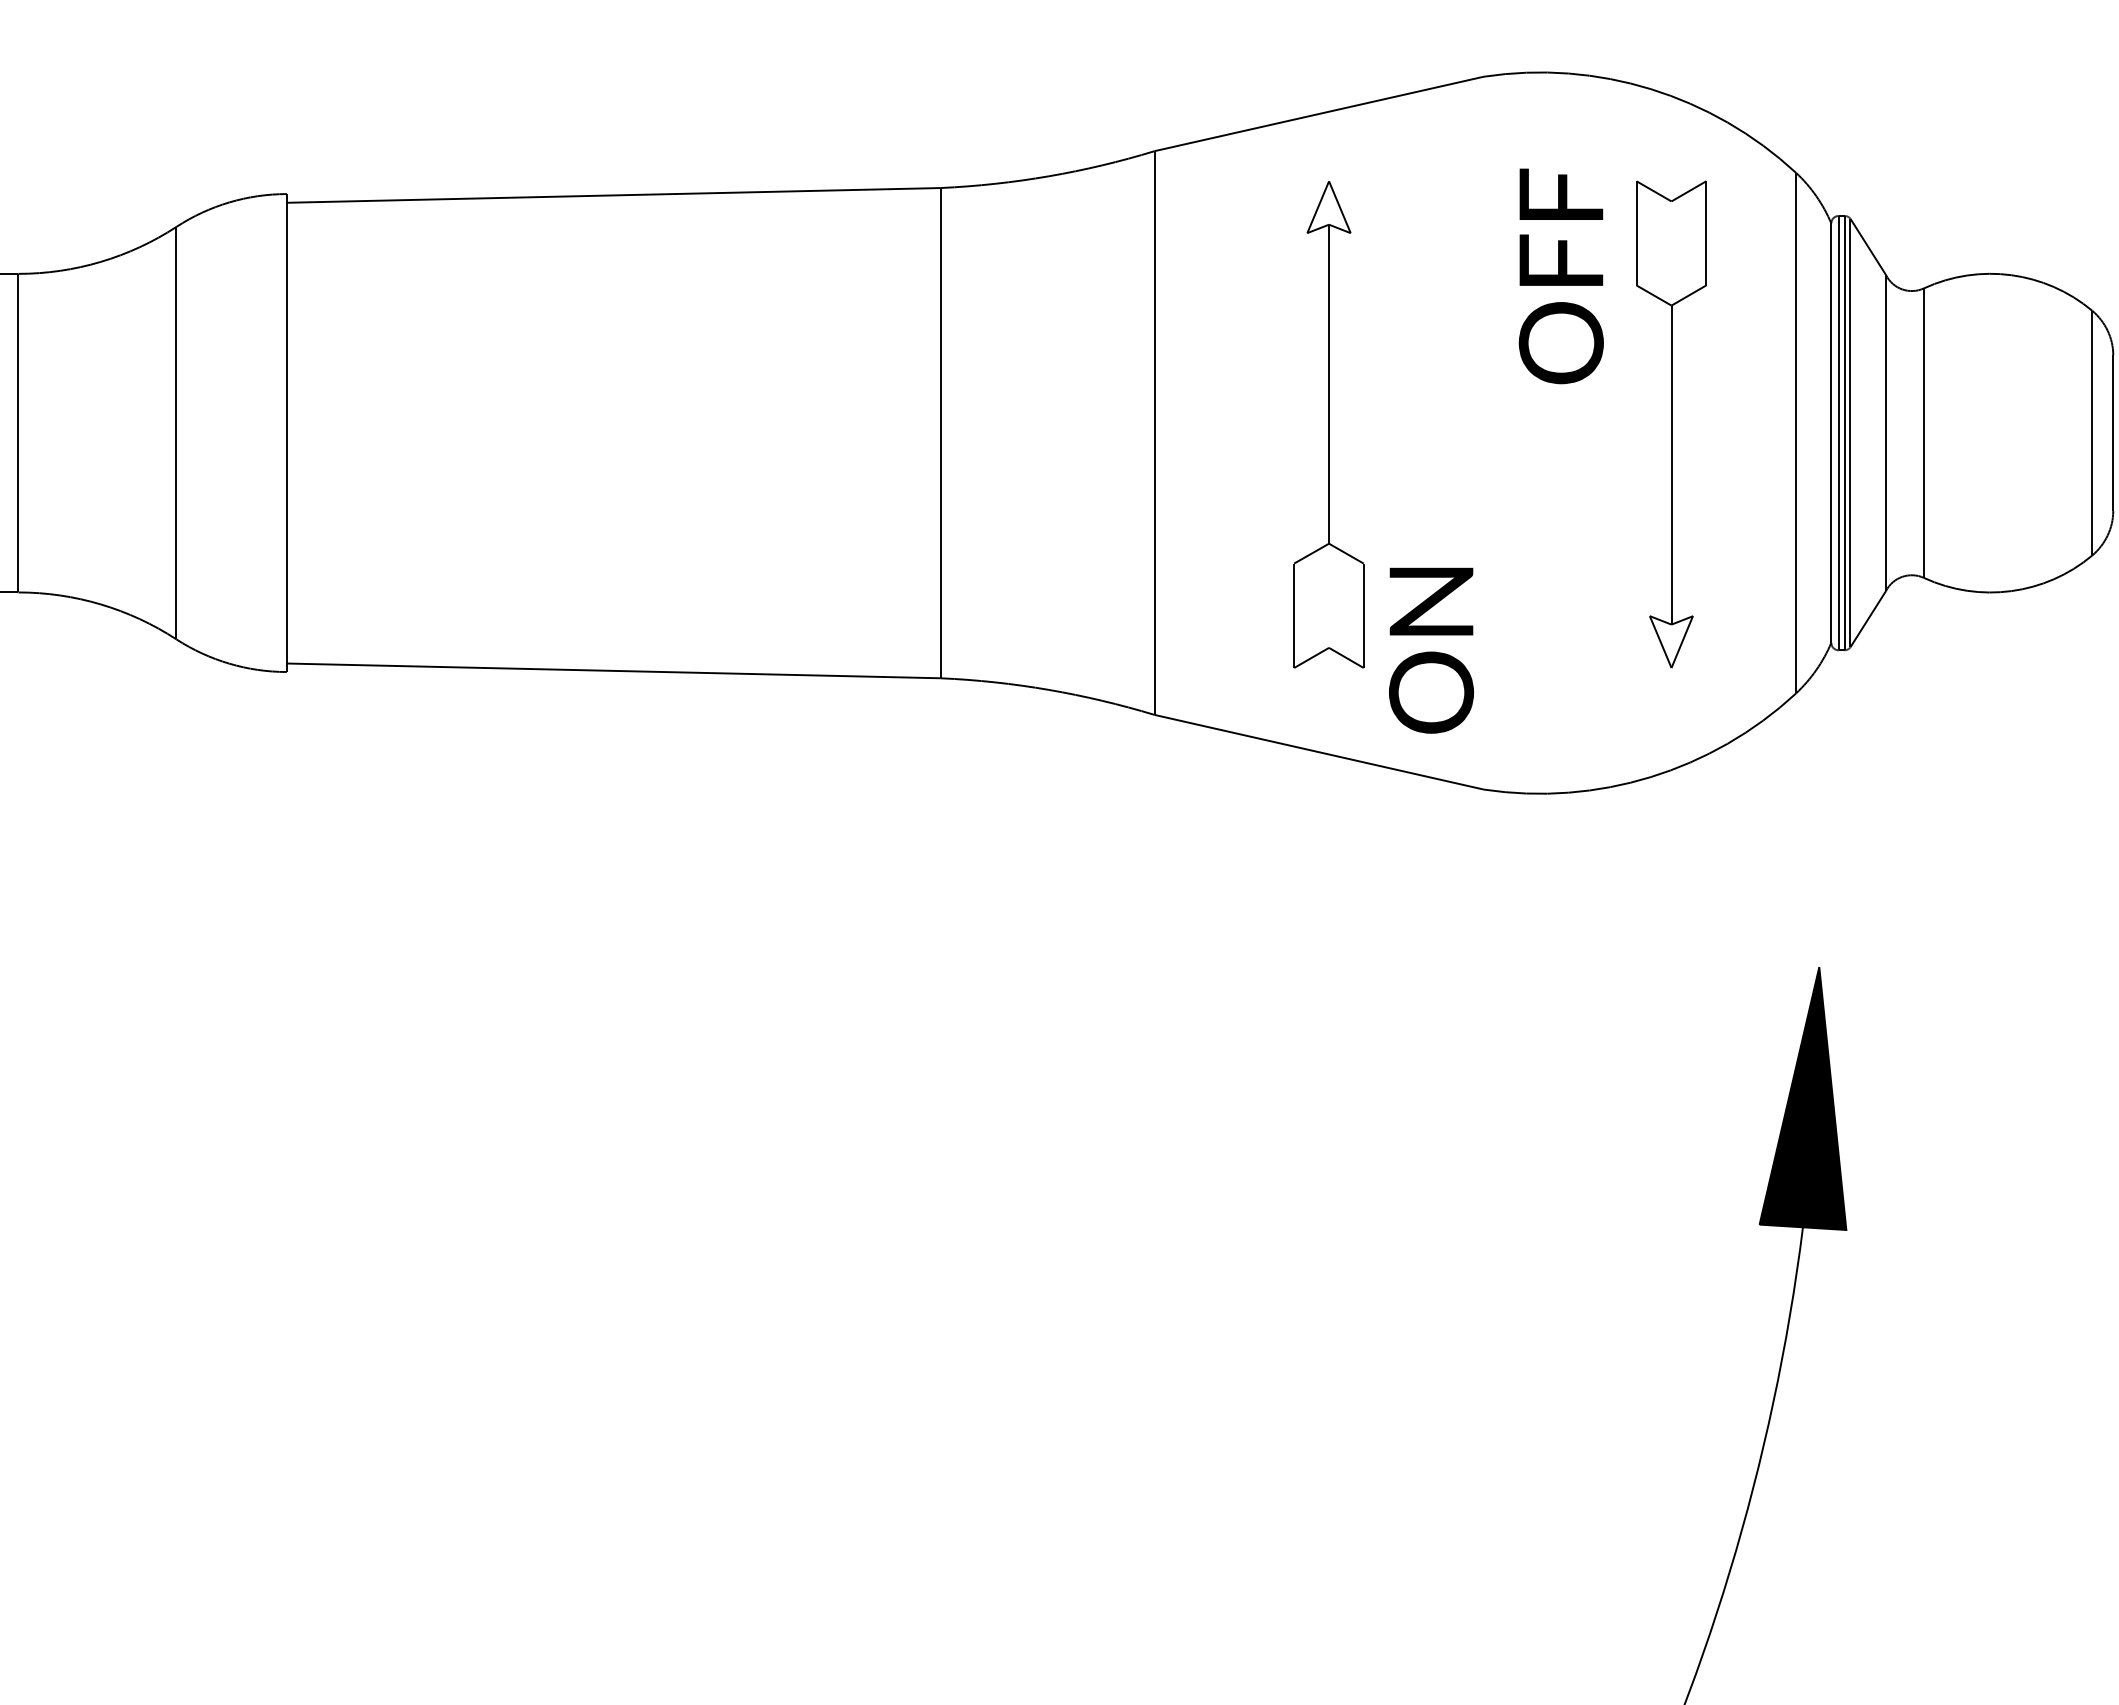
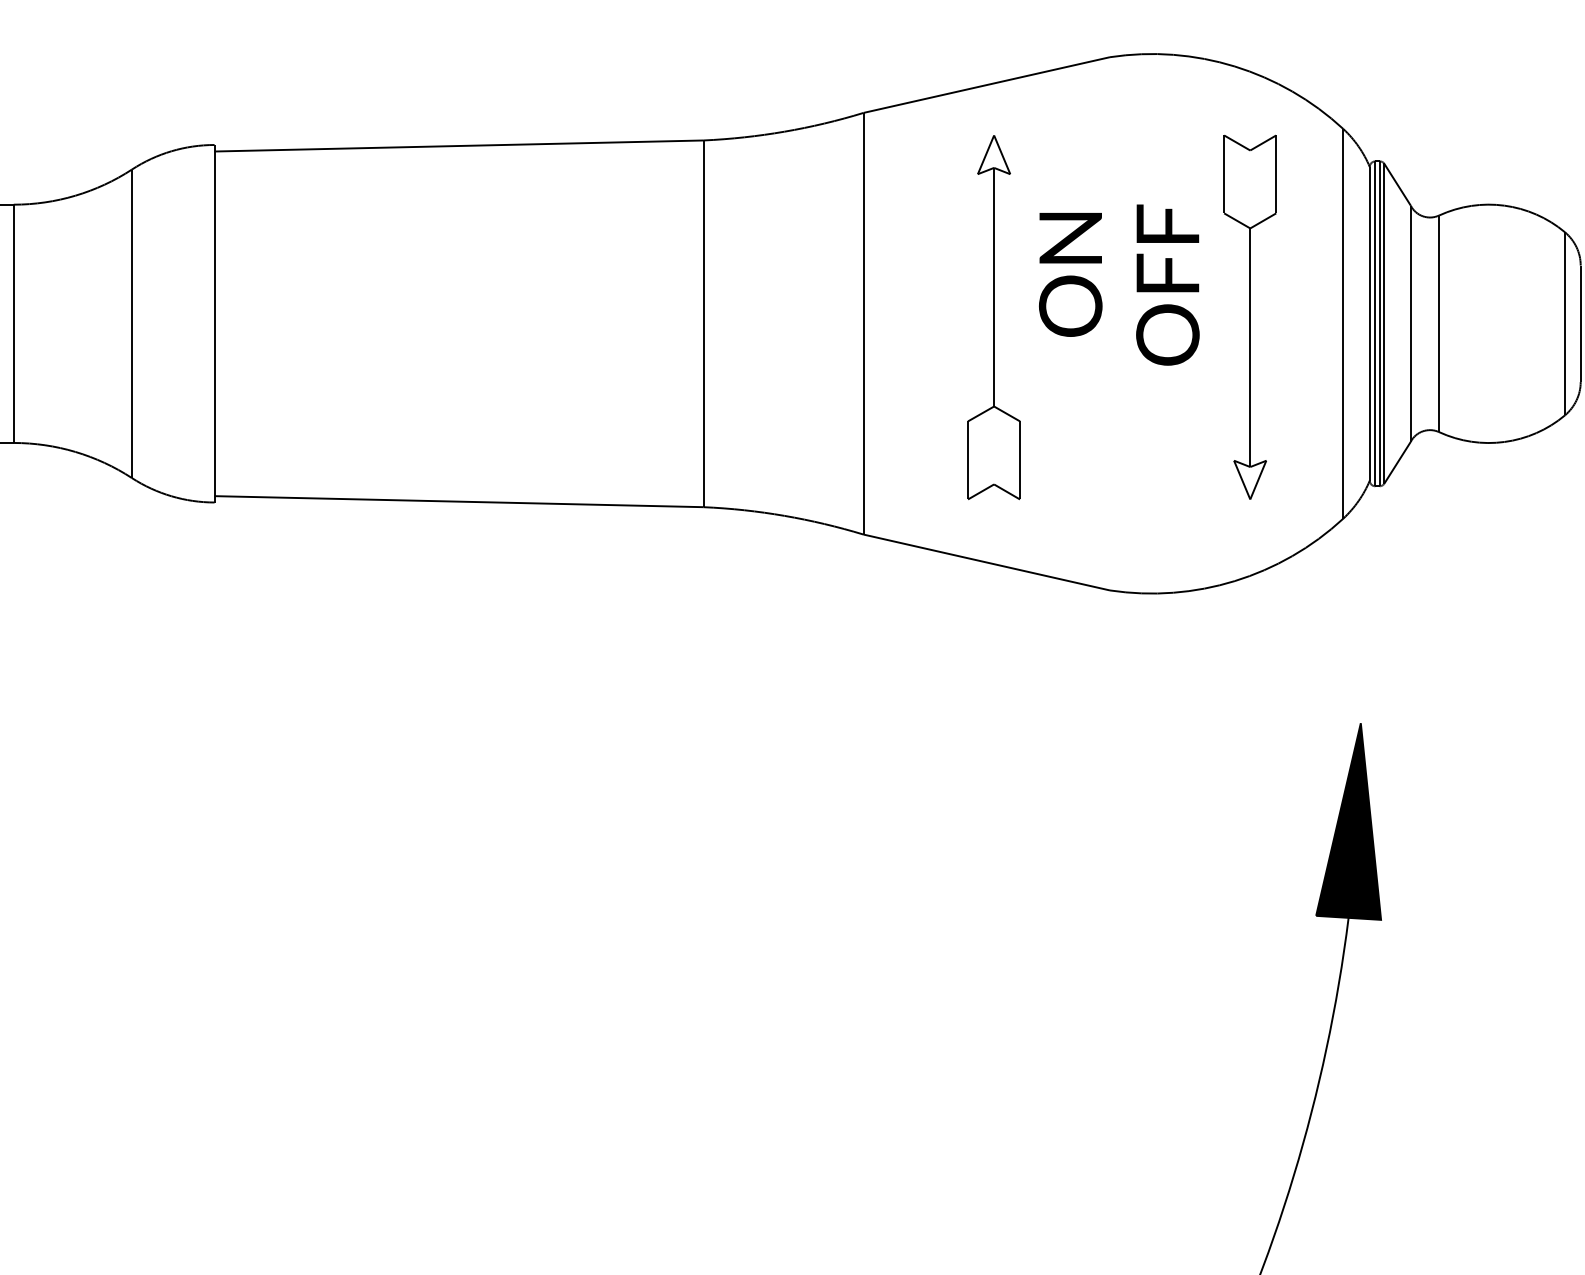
text: (1560, 276) -> (1167, 285), moved
text: (1431, 650) -> (1070, 274), moved

